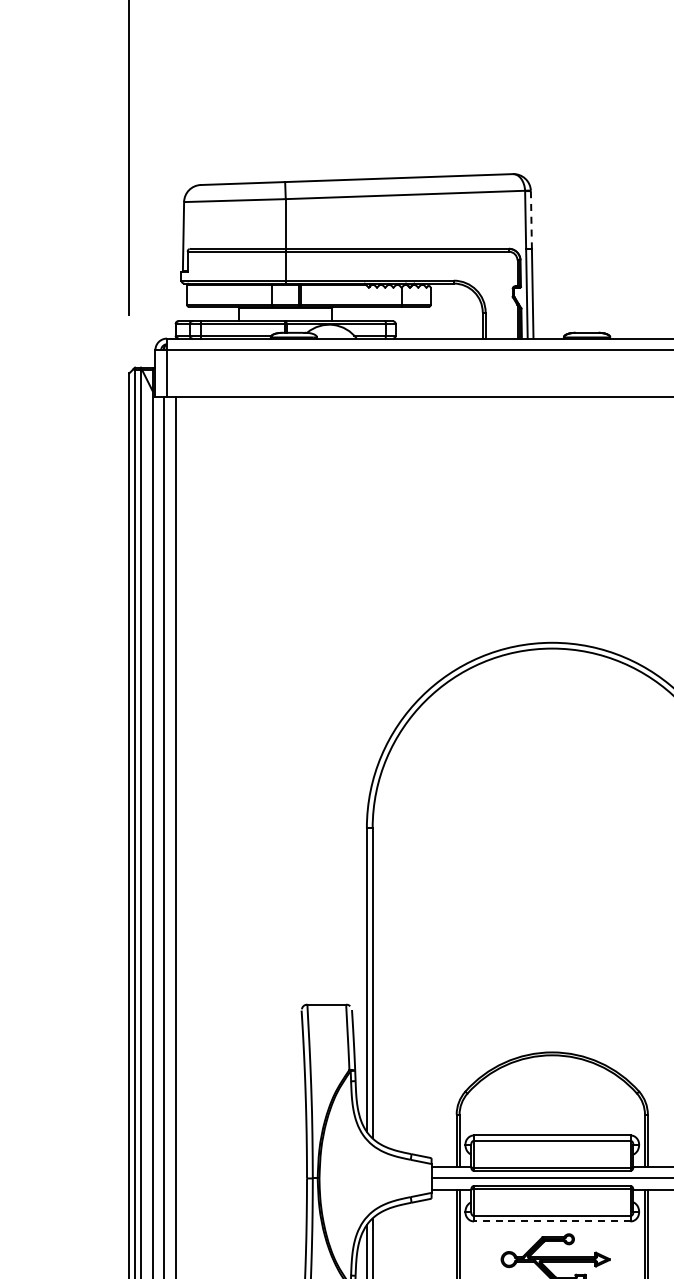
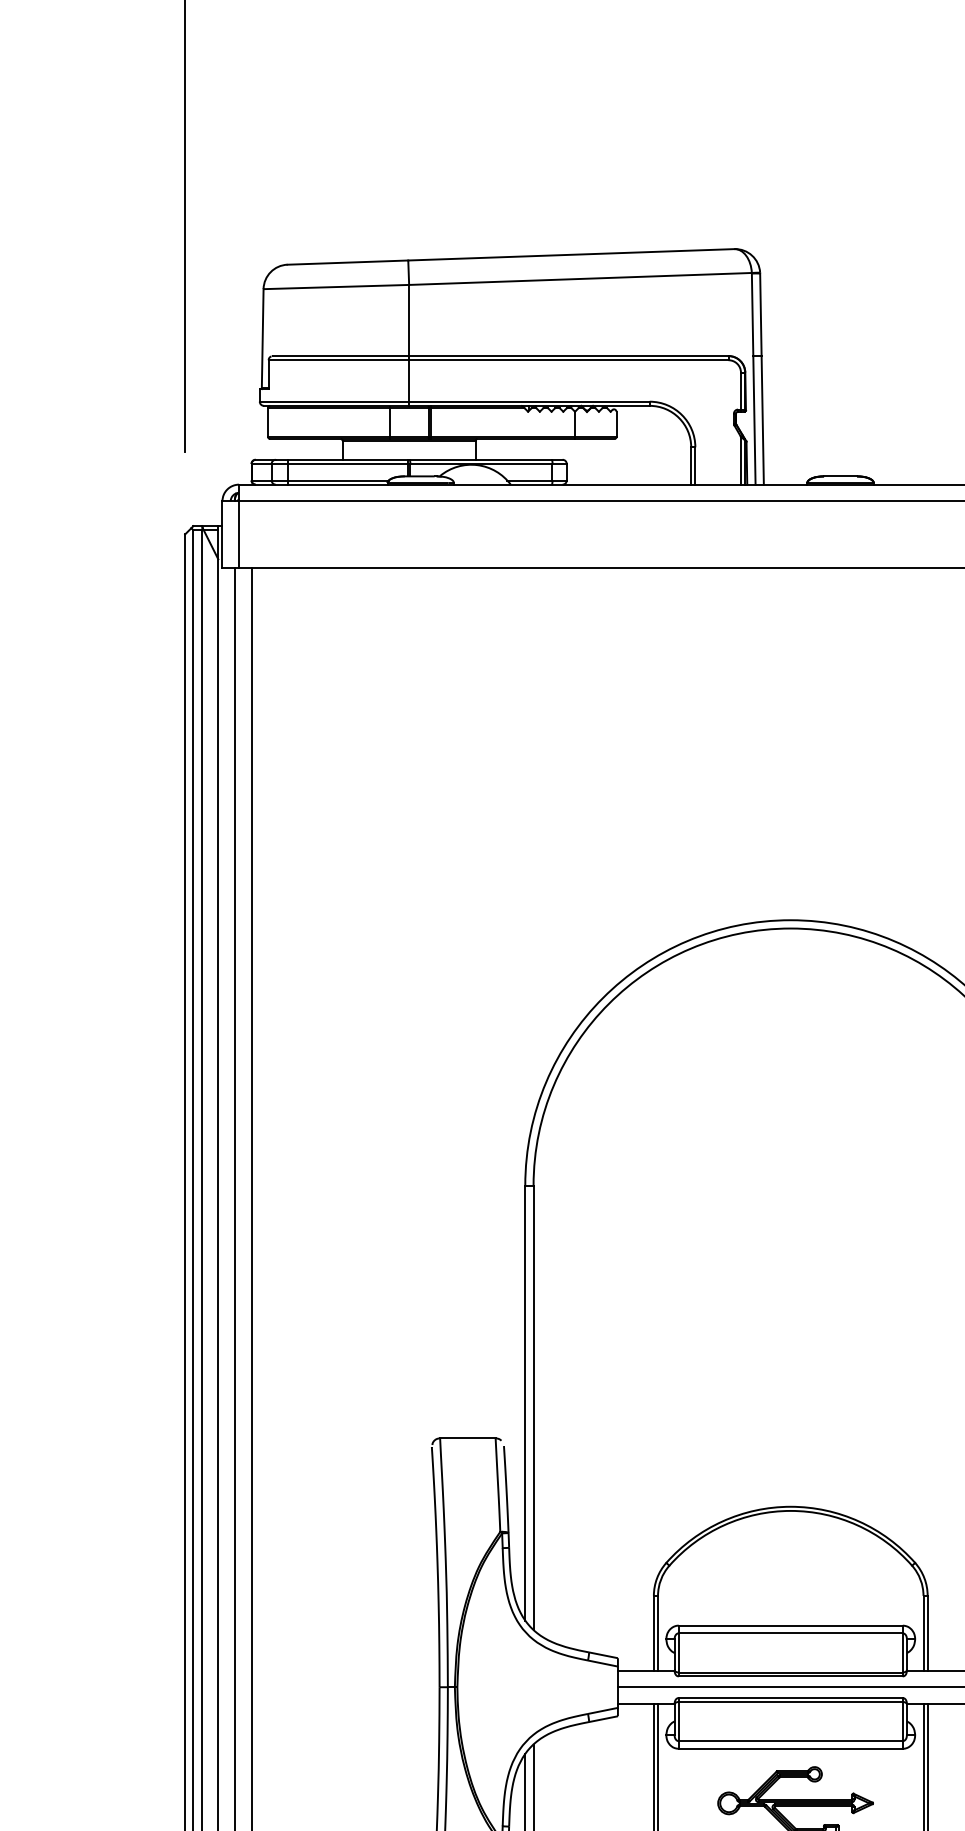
line: (531, 220) -> (761, 315), dashed -> solid
line: (551, 1221) -> (789, 1748), dashed -> solid

